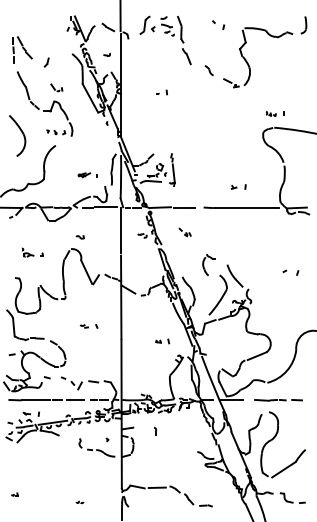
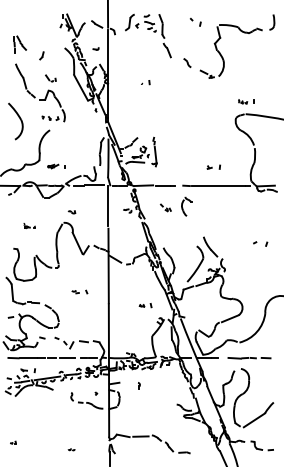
part: (22, 49) -> (20, 44), size x0.7
part: (87, 175) -> (56, 166), moved
part: (32, 252) -> (29, 225), size x0.6
part: (208, 264) -> (186, 206), moved

